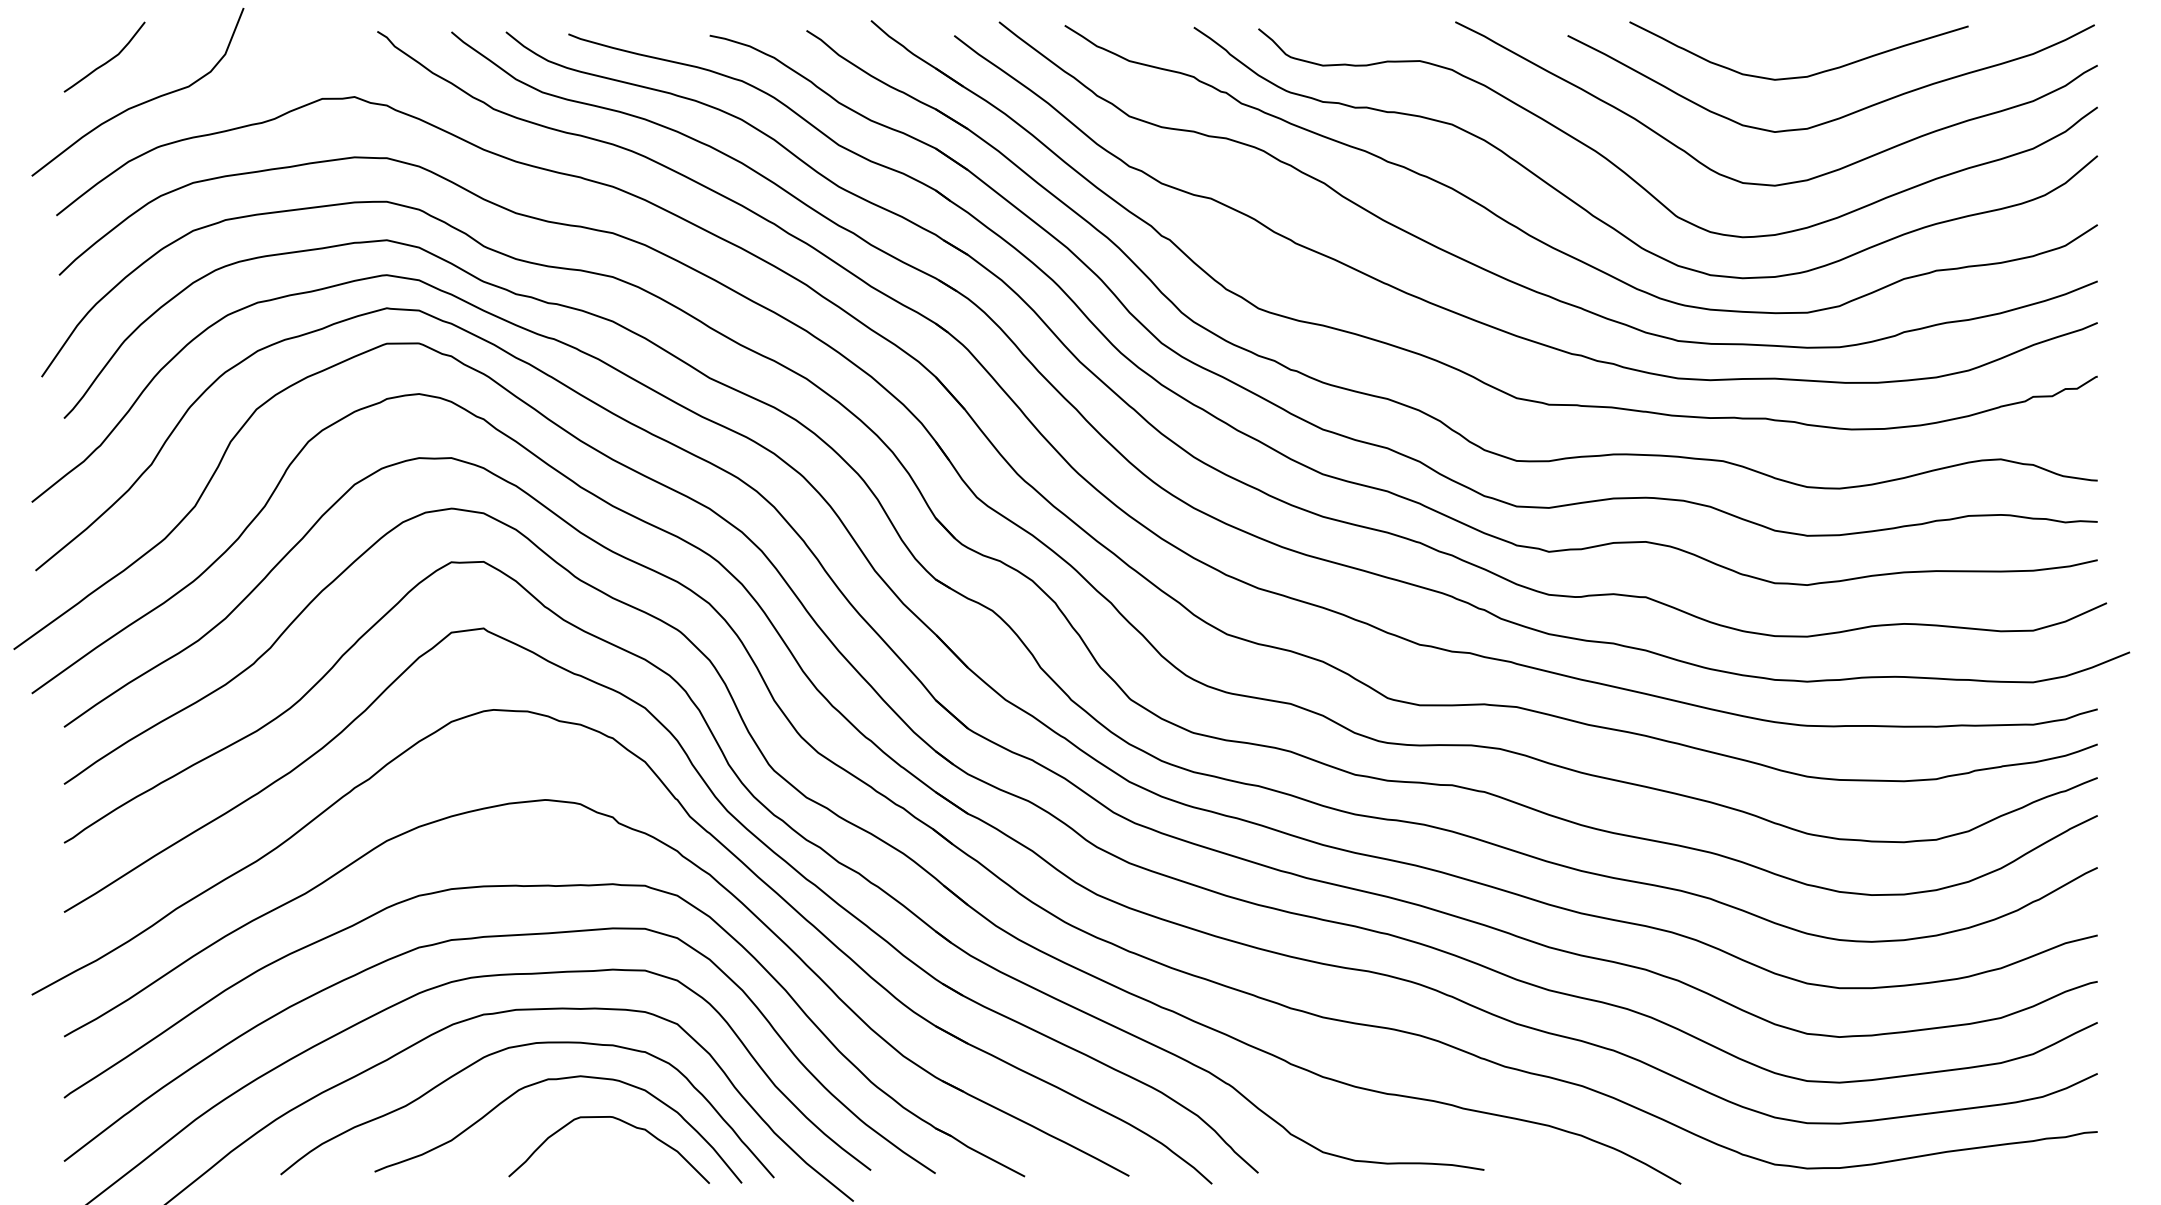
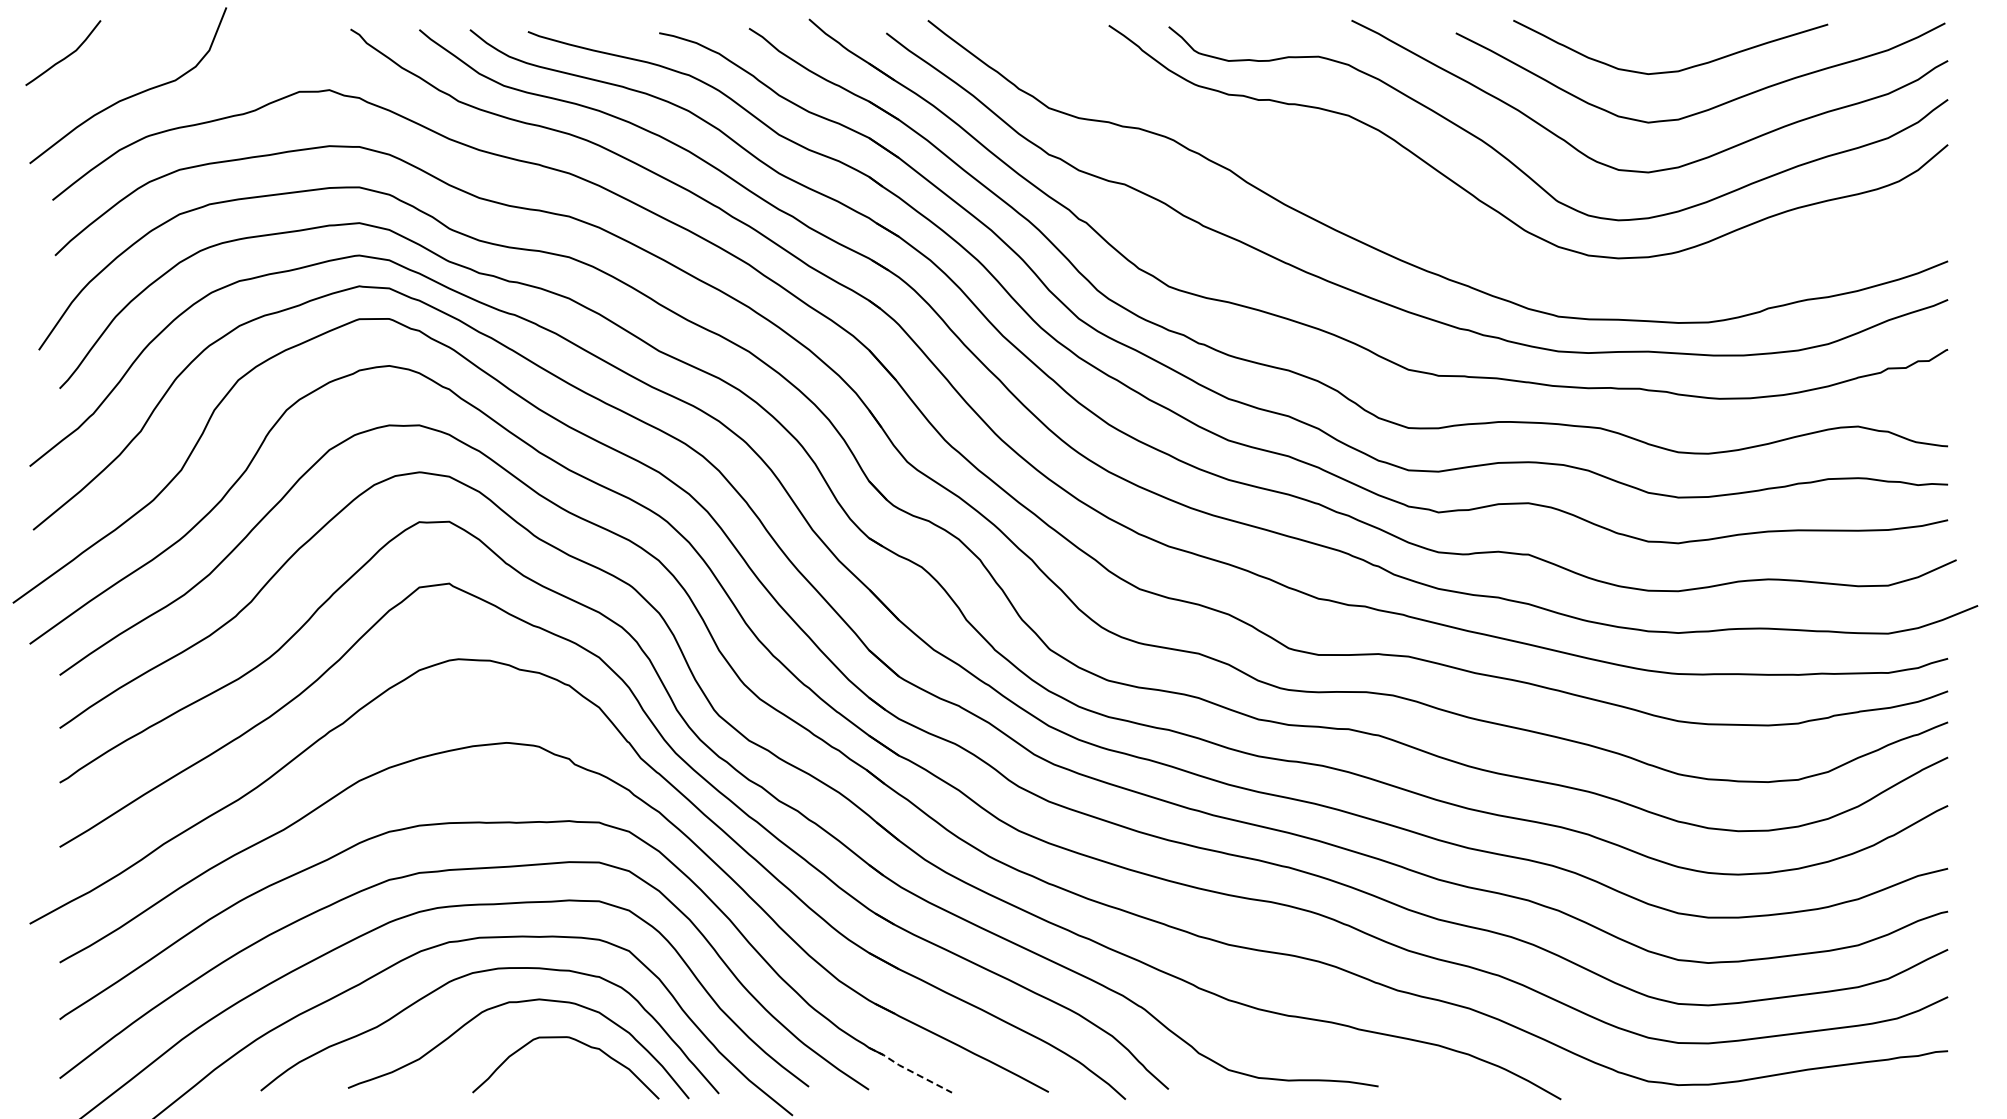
curve: (106, 60) -> (65, 56), moved
curve: (1540, 239) -> (1430, 222), removed
line: (978, 1152) -> (908, 1070), solid -> dashed

